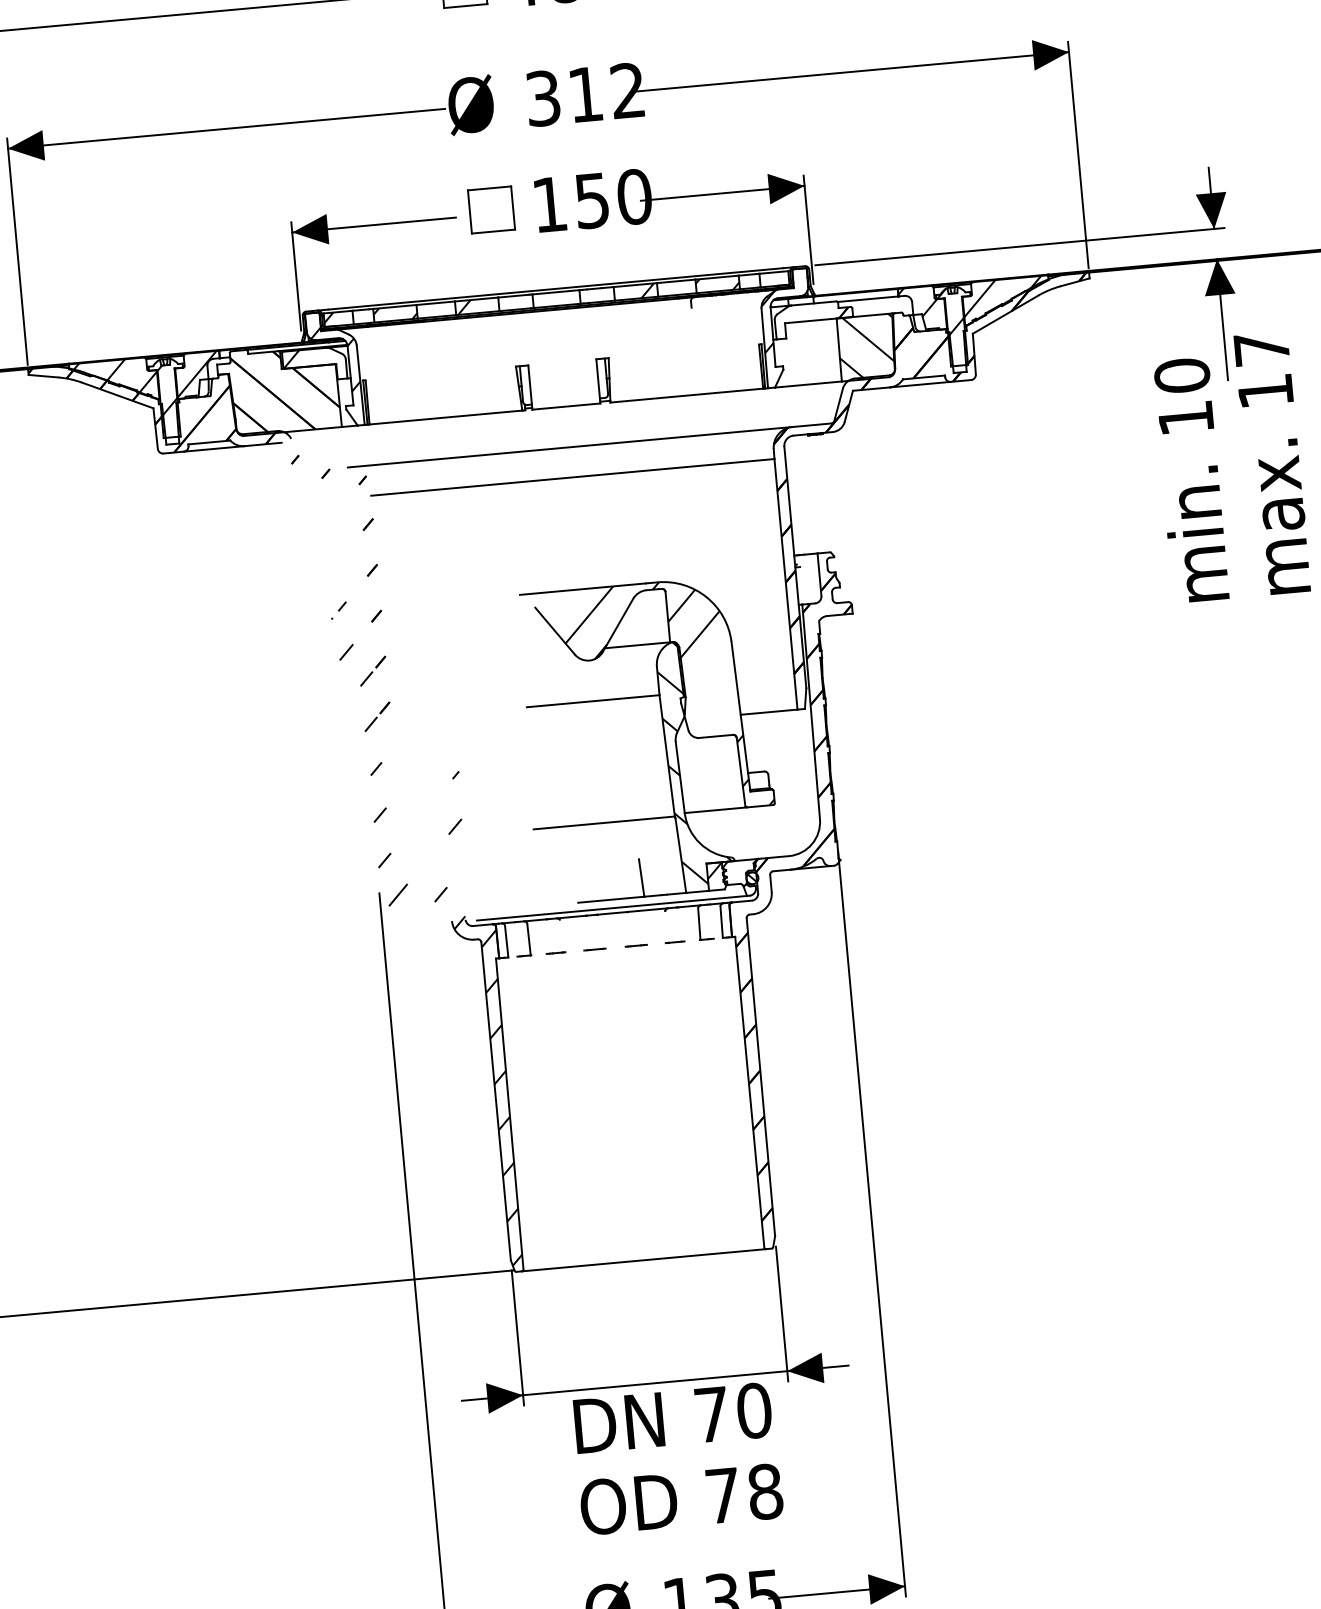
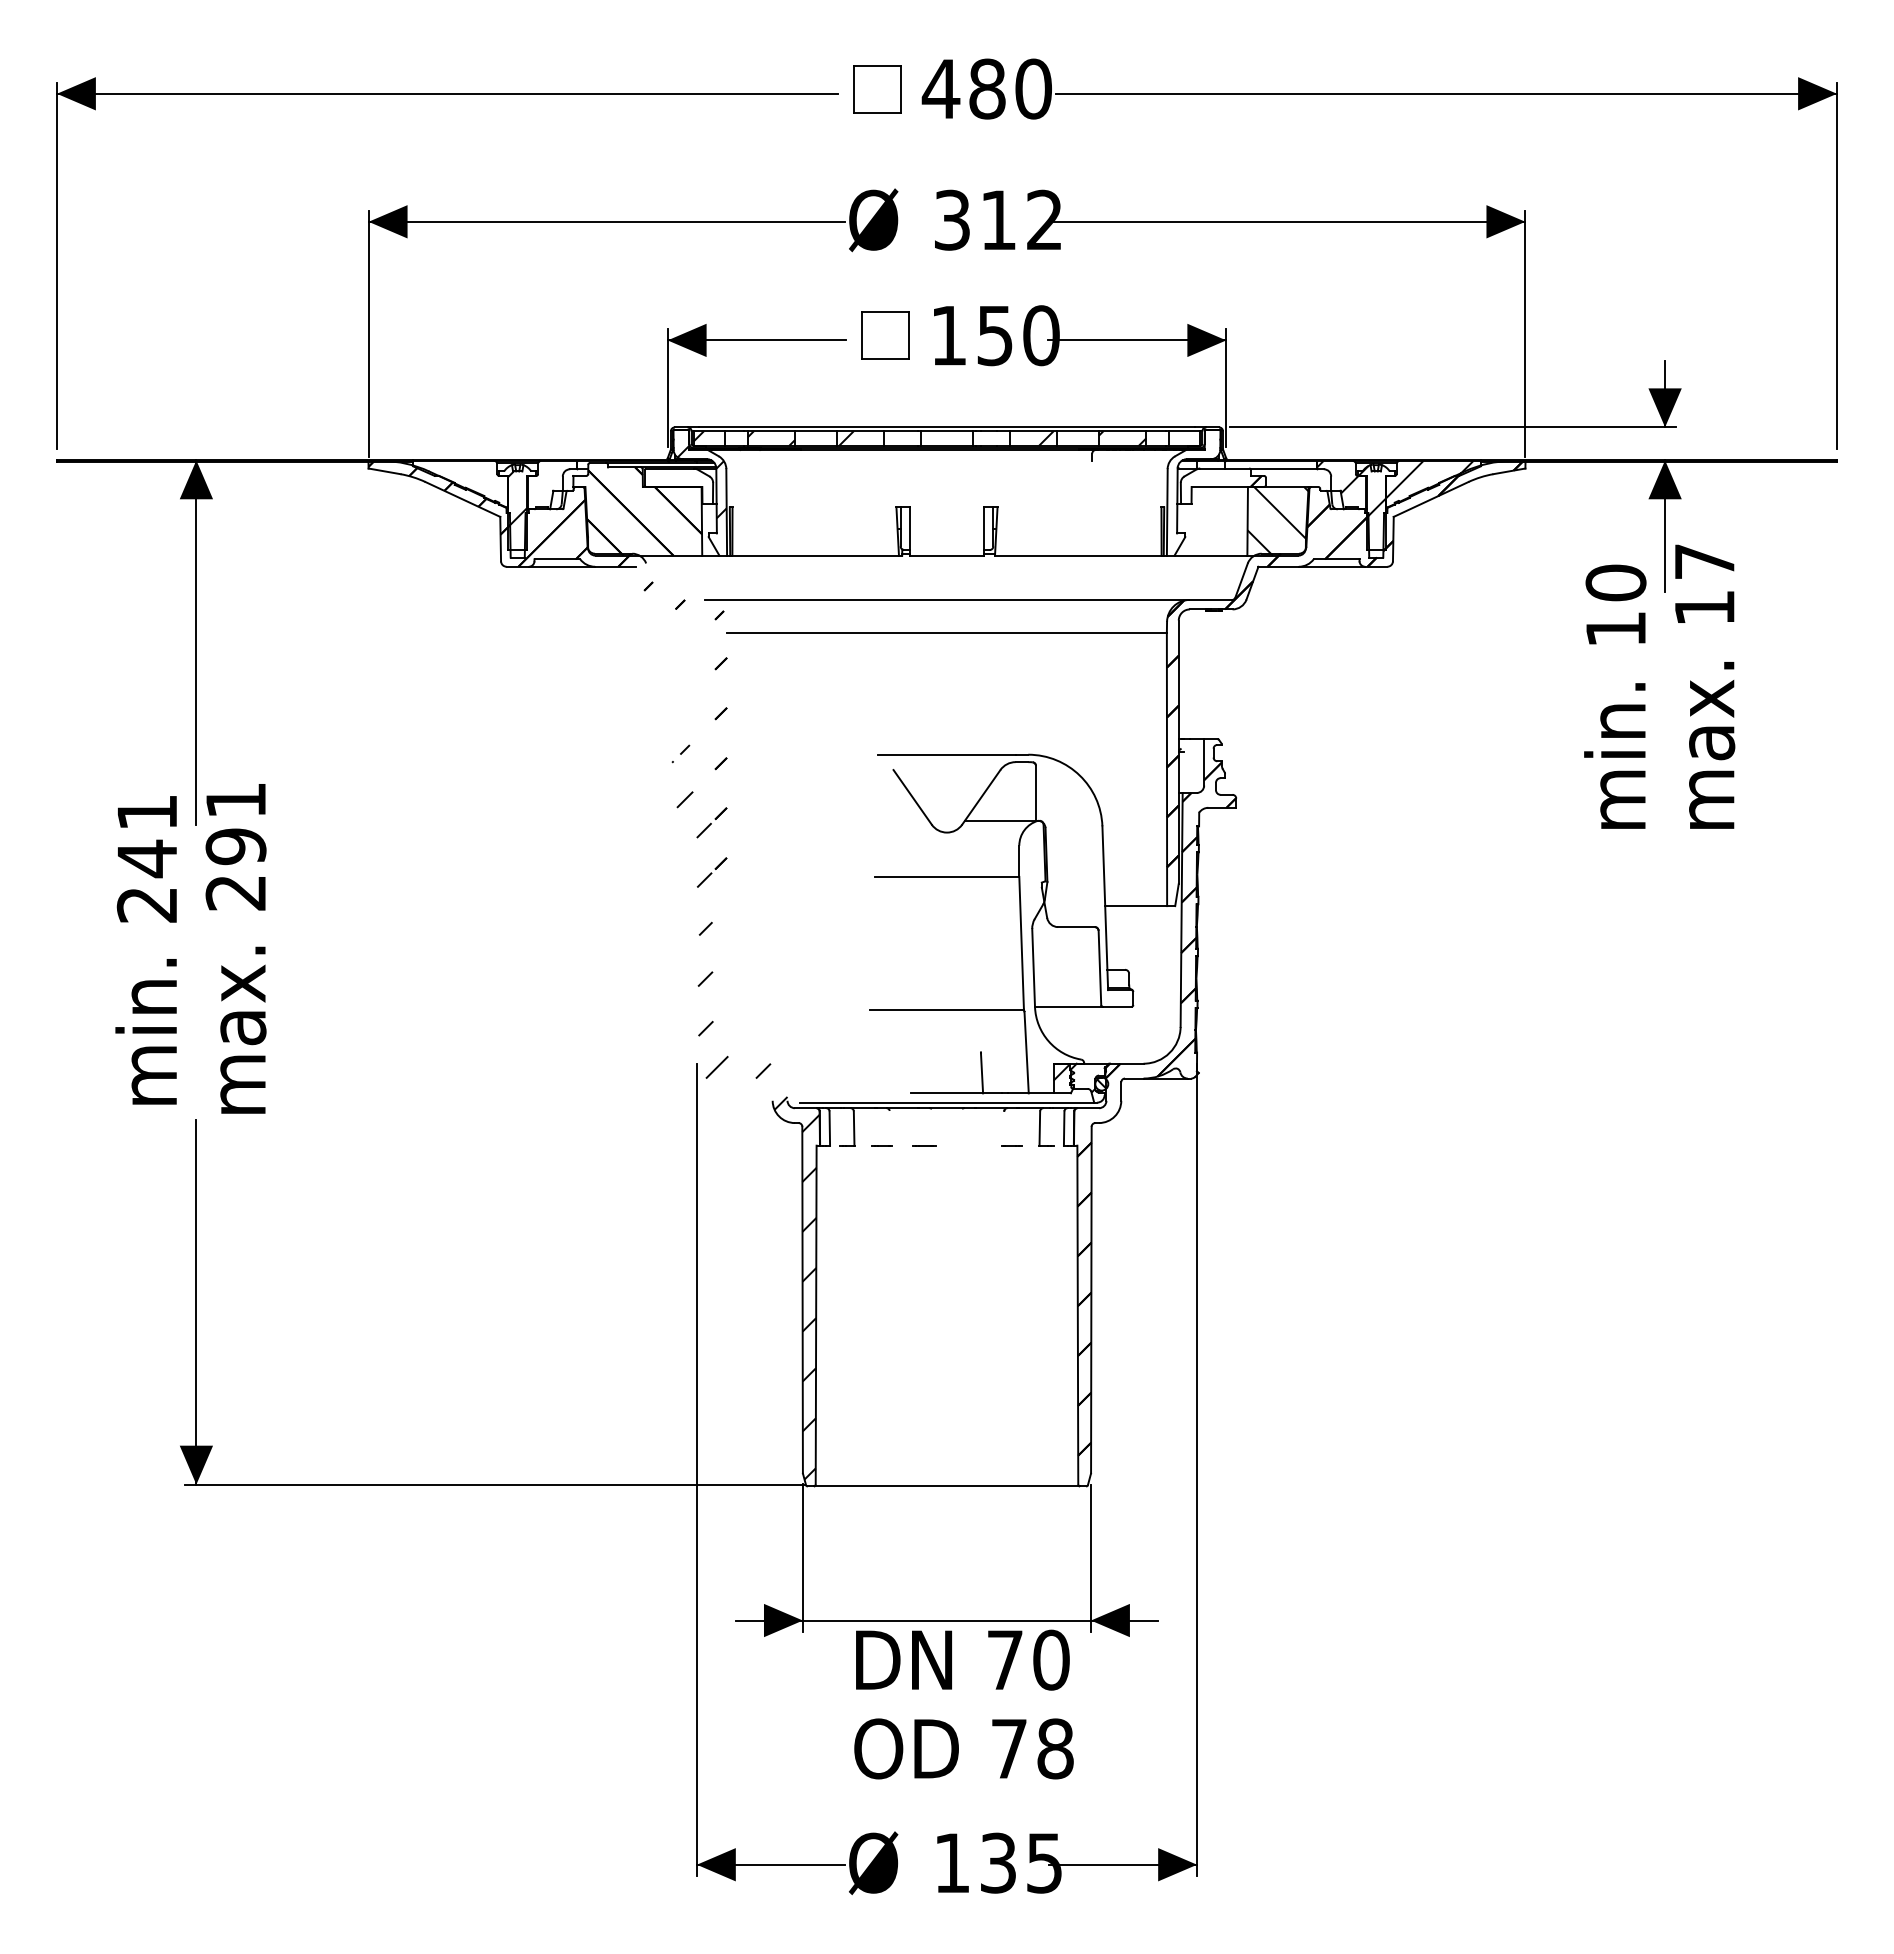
hatch: (779, 311) -> (1186, 473), removed
hatch: (291, 359) -> (654, 477), removed
hatch: (196, 374) -> (550, 484), removed
hatch: (115, 377) -> (462, 479), removed
hatch: (601, 703) -> (955, 880), removed
hatch: (694, 761) -> (1050, 952), removed
line: (636, 945) -> (969, 1145), removed

